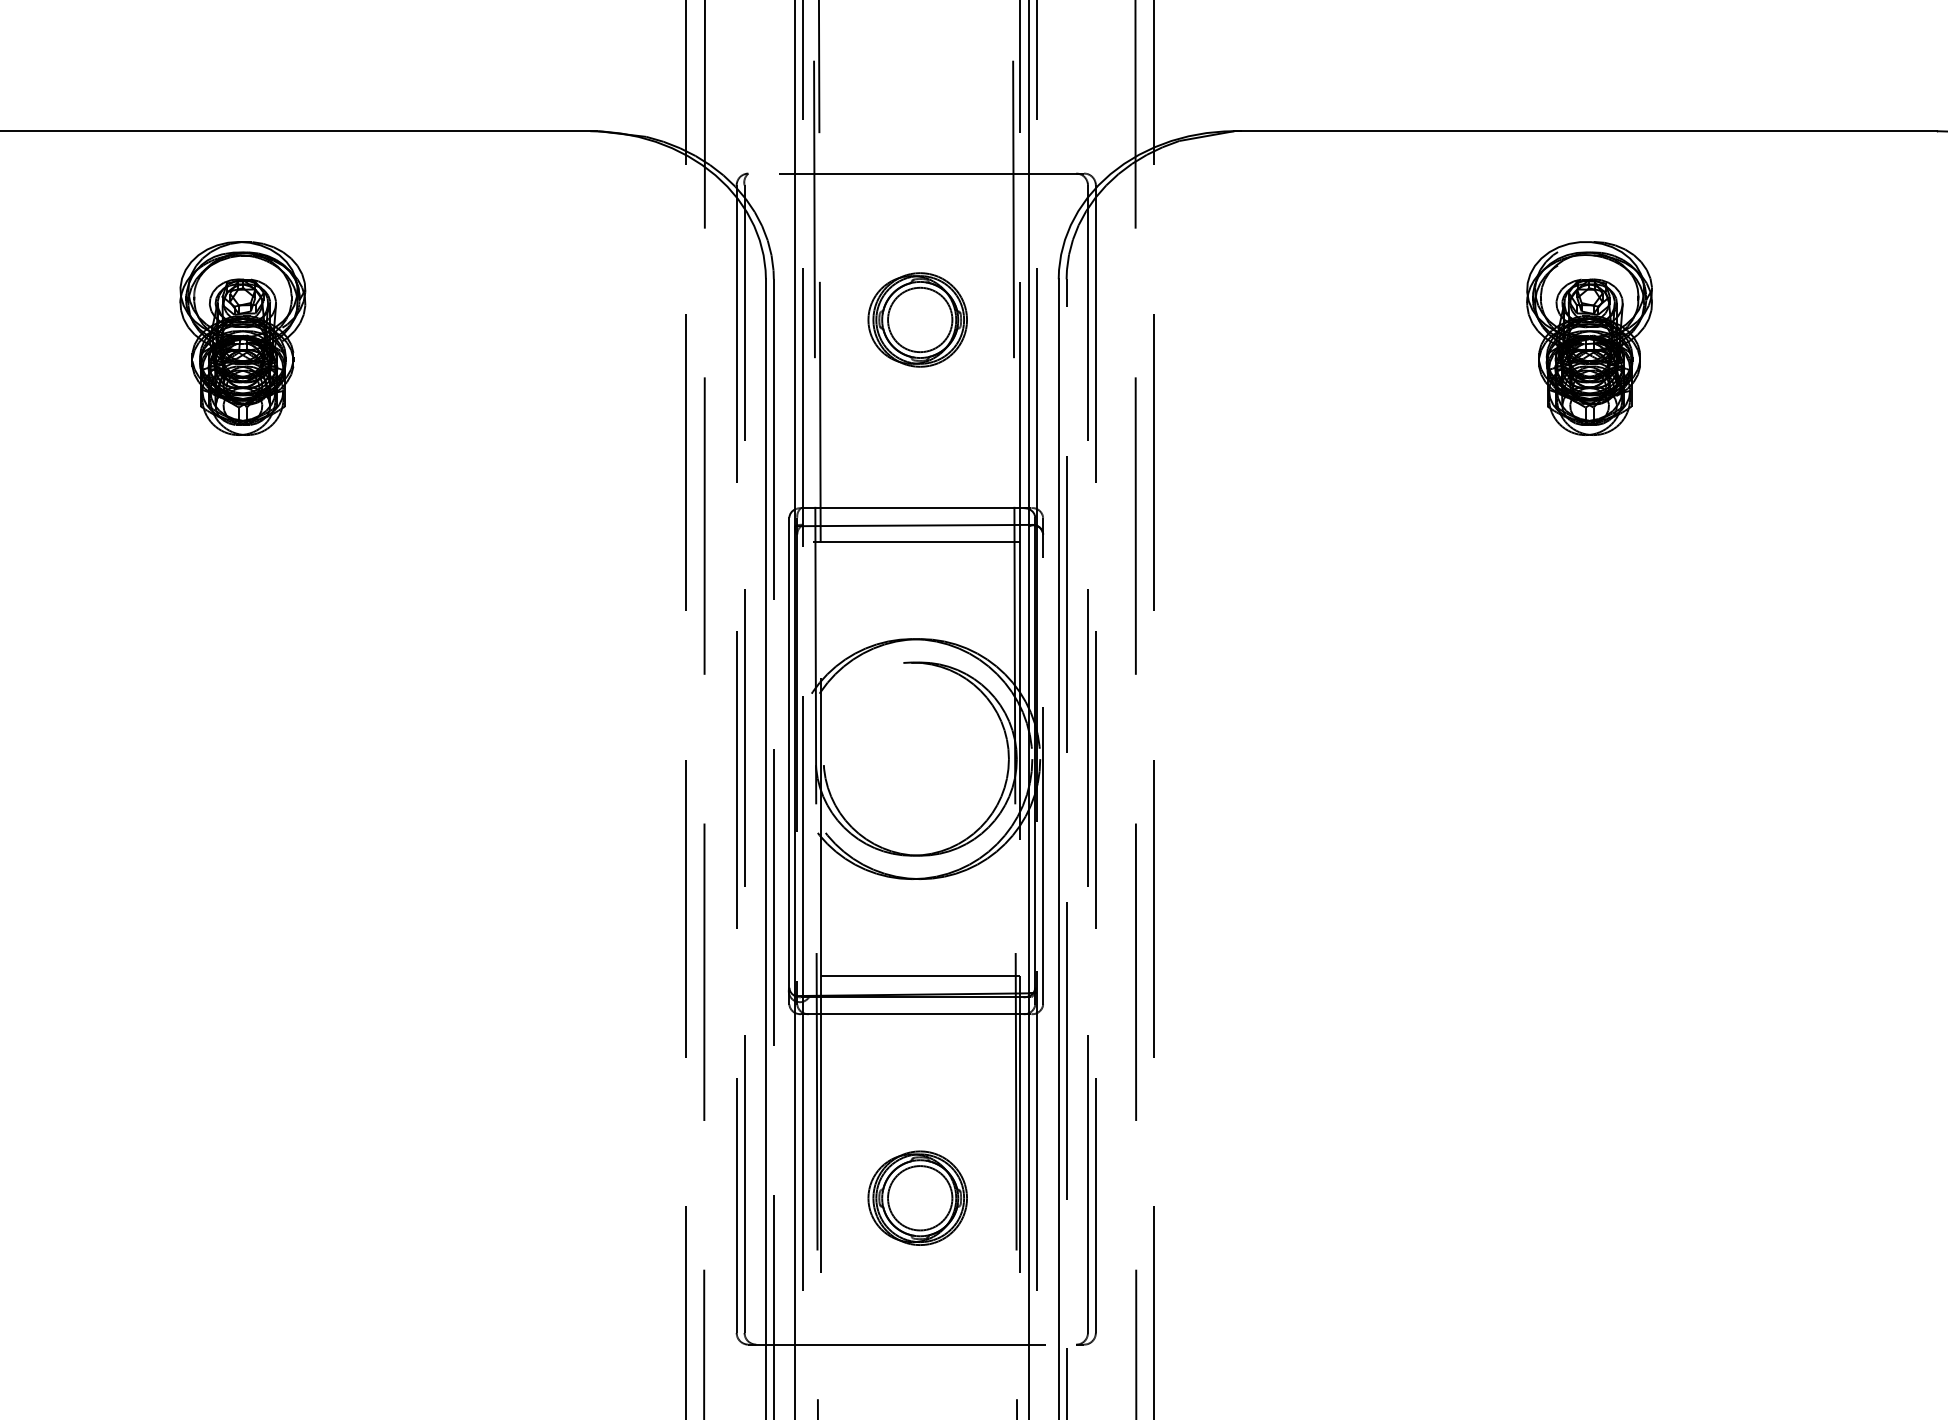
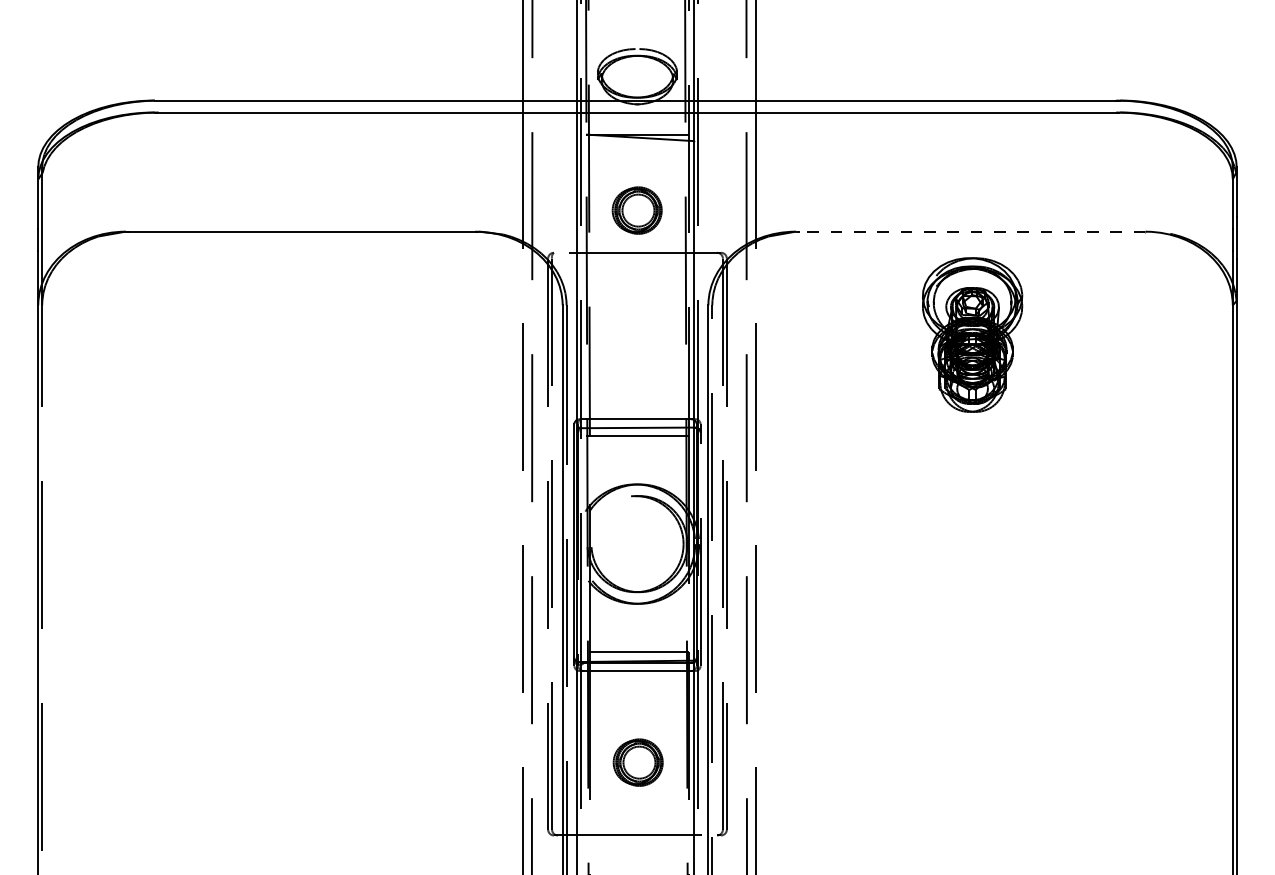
line: (1585, 130) -> (970, 231), solid -> dashed
part: (916, 319) -> (636, 210), moved
part: (243, 337) -> (302, 334), removed
part: (1589, 337) -> (972, 334), size x1.6

